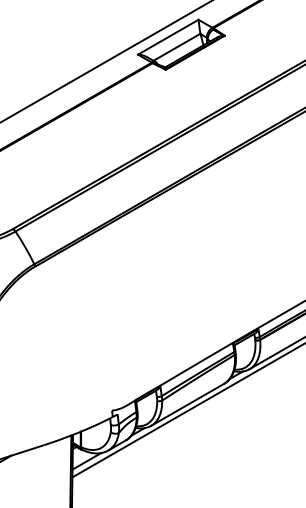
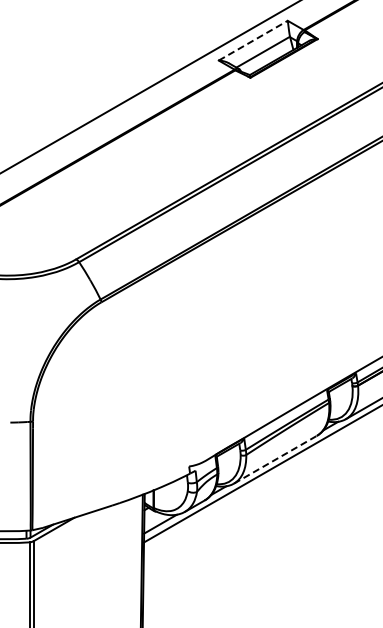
line: (168, 37) -> (253, 40), solid -> dashed
line: (187, 404) -> (275, 459), solid -> dashed

